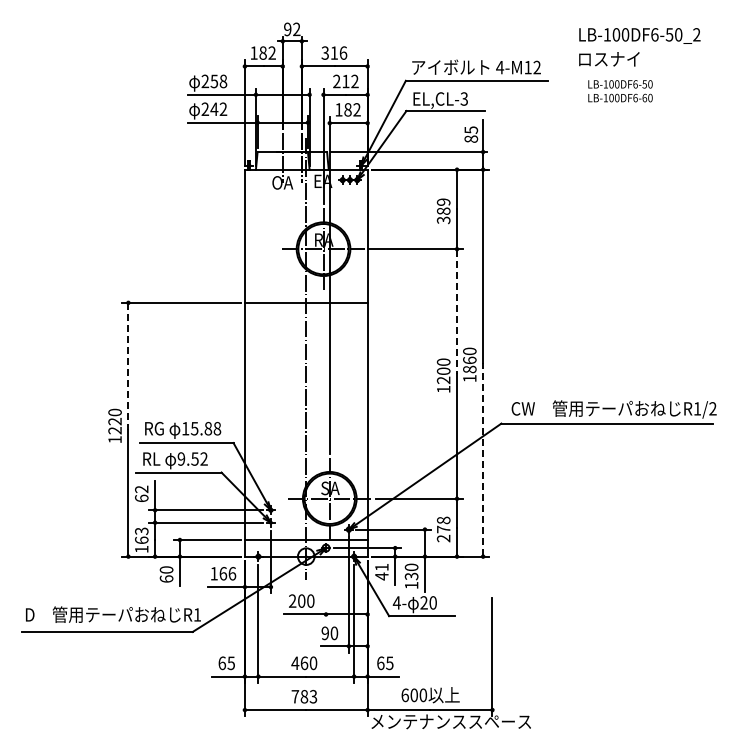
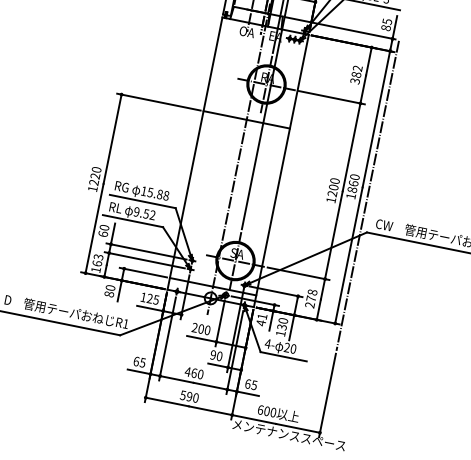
text: (443, 201) -> (357, 68), 389 -> 382
line: (457, 312) -> (351, 148), dashed -> solid
line: (128, 367) -> (112, 140), dashed -> solid
line: (492, 373) -> (367, 195), added
line: (483, 459) -> (349, 255), dashed -> solid
text: (141, 489) -> (104, 227), 62 -> 60
text: (227, 573) -> (152, 299), 166 -> 125
text: (166, 578) -> (109, 293), 60 -> 80
line: (326, 587) -> (220, 323), added
text: (304, 696) -> (189, 396), 783 -> 590

